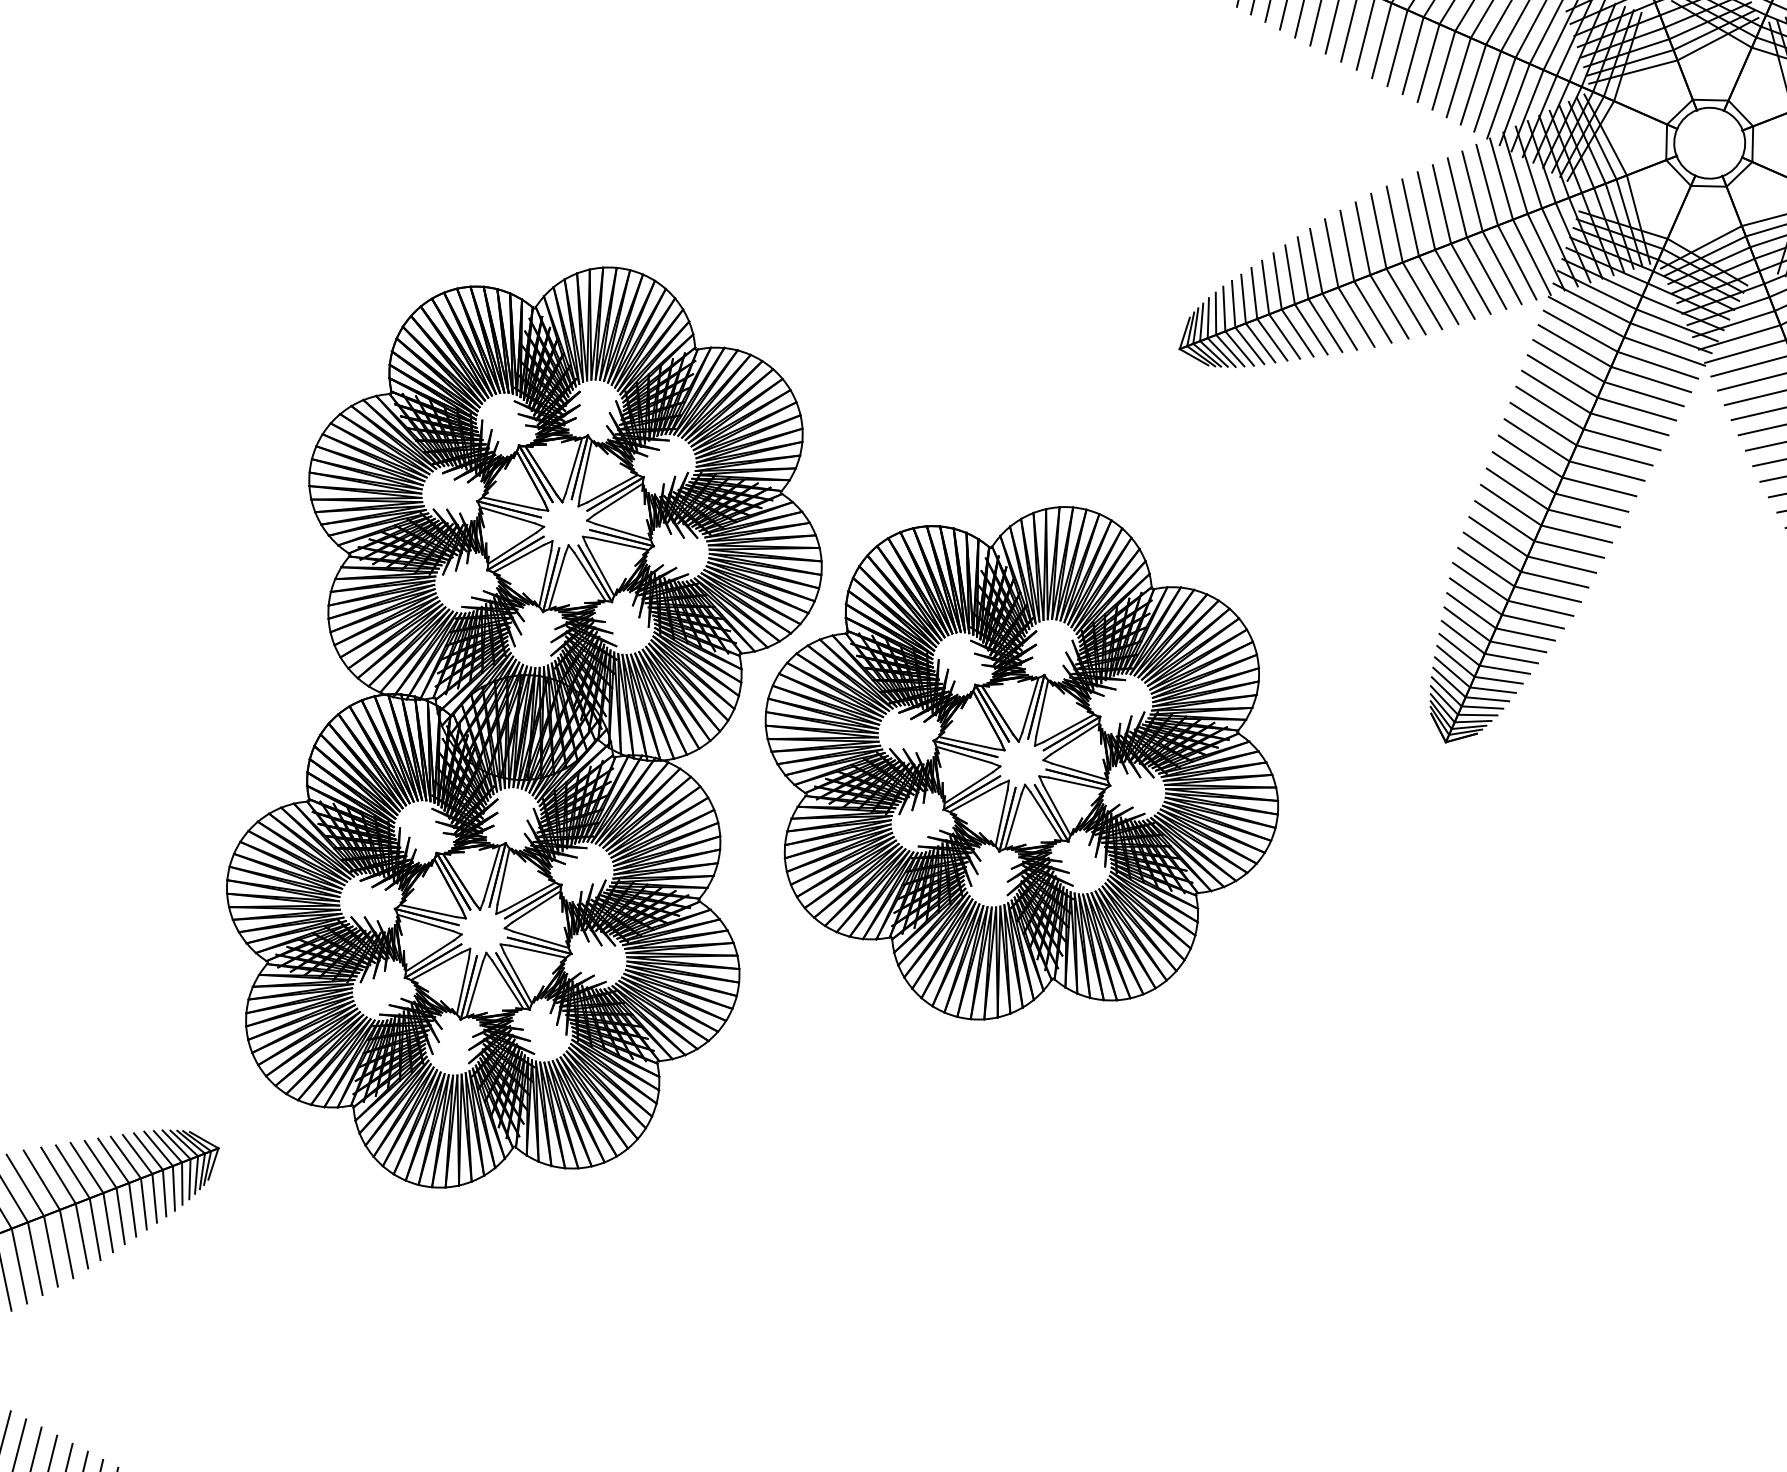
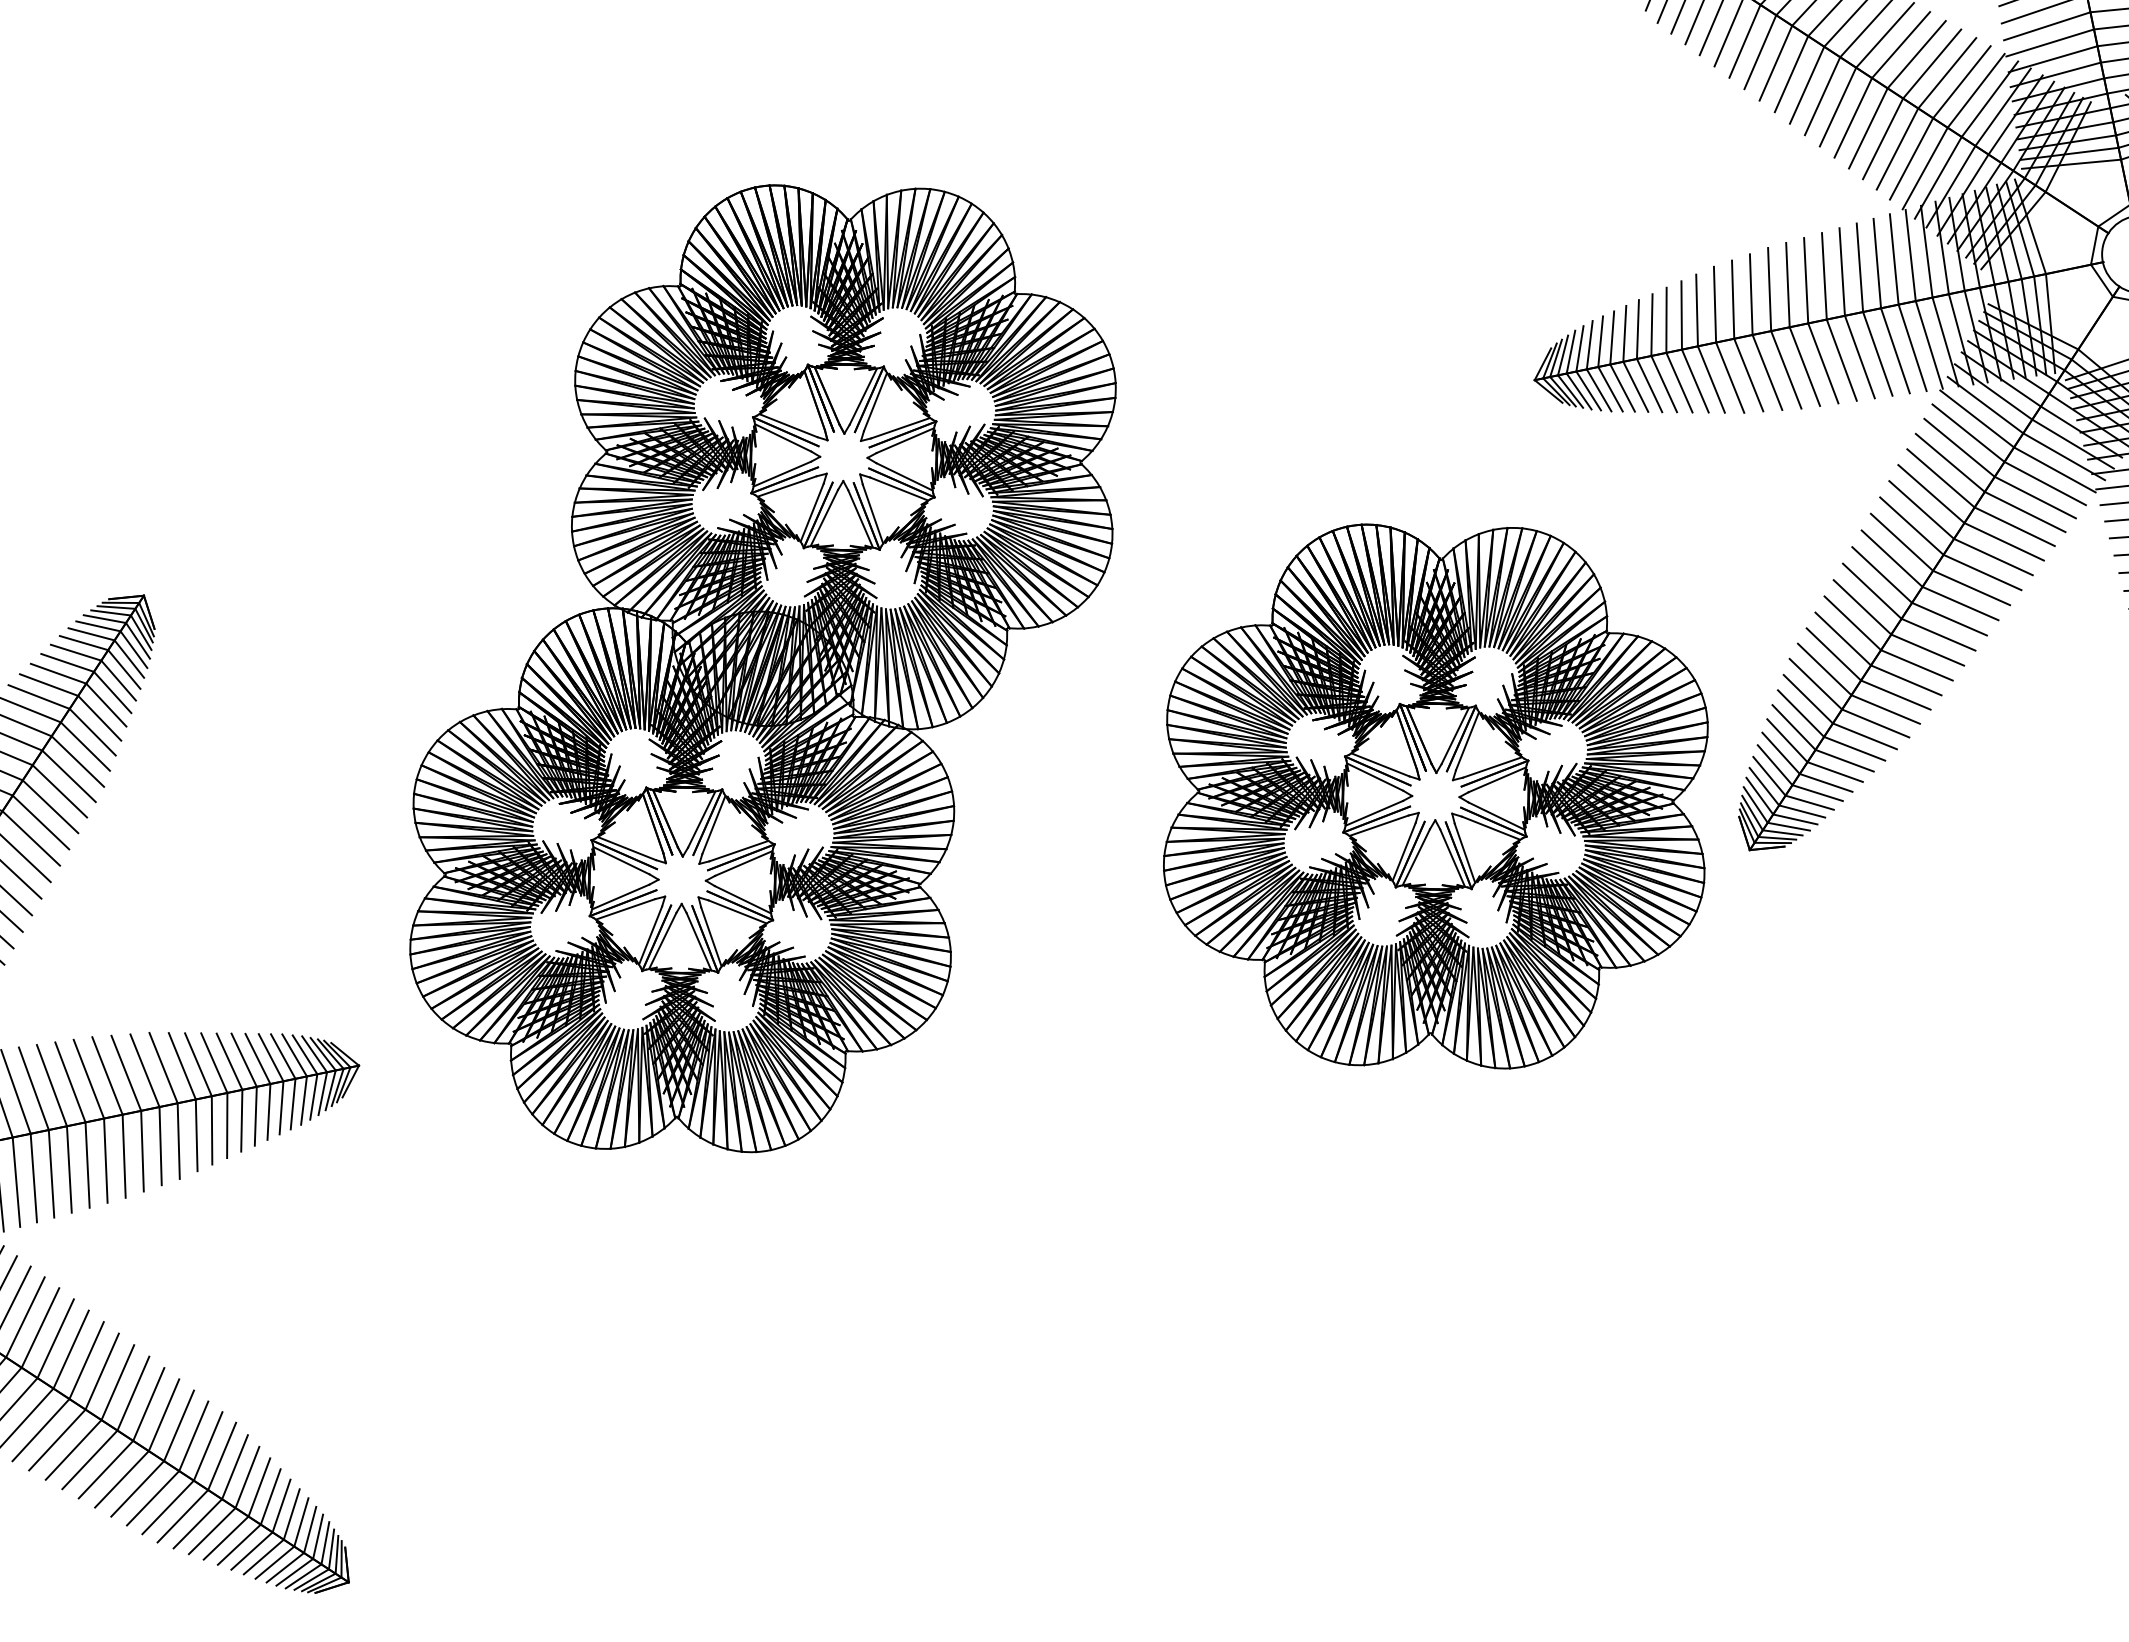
part: (1021, 763) -> (1435, 796), moved

